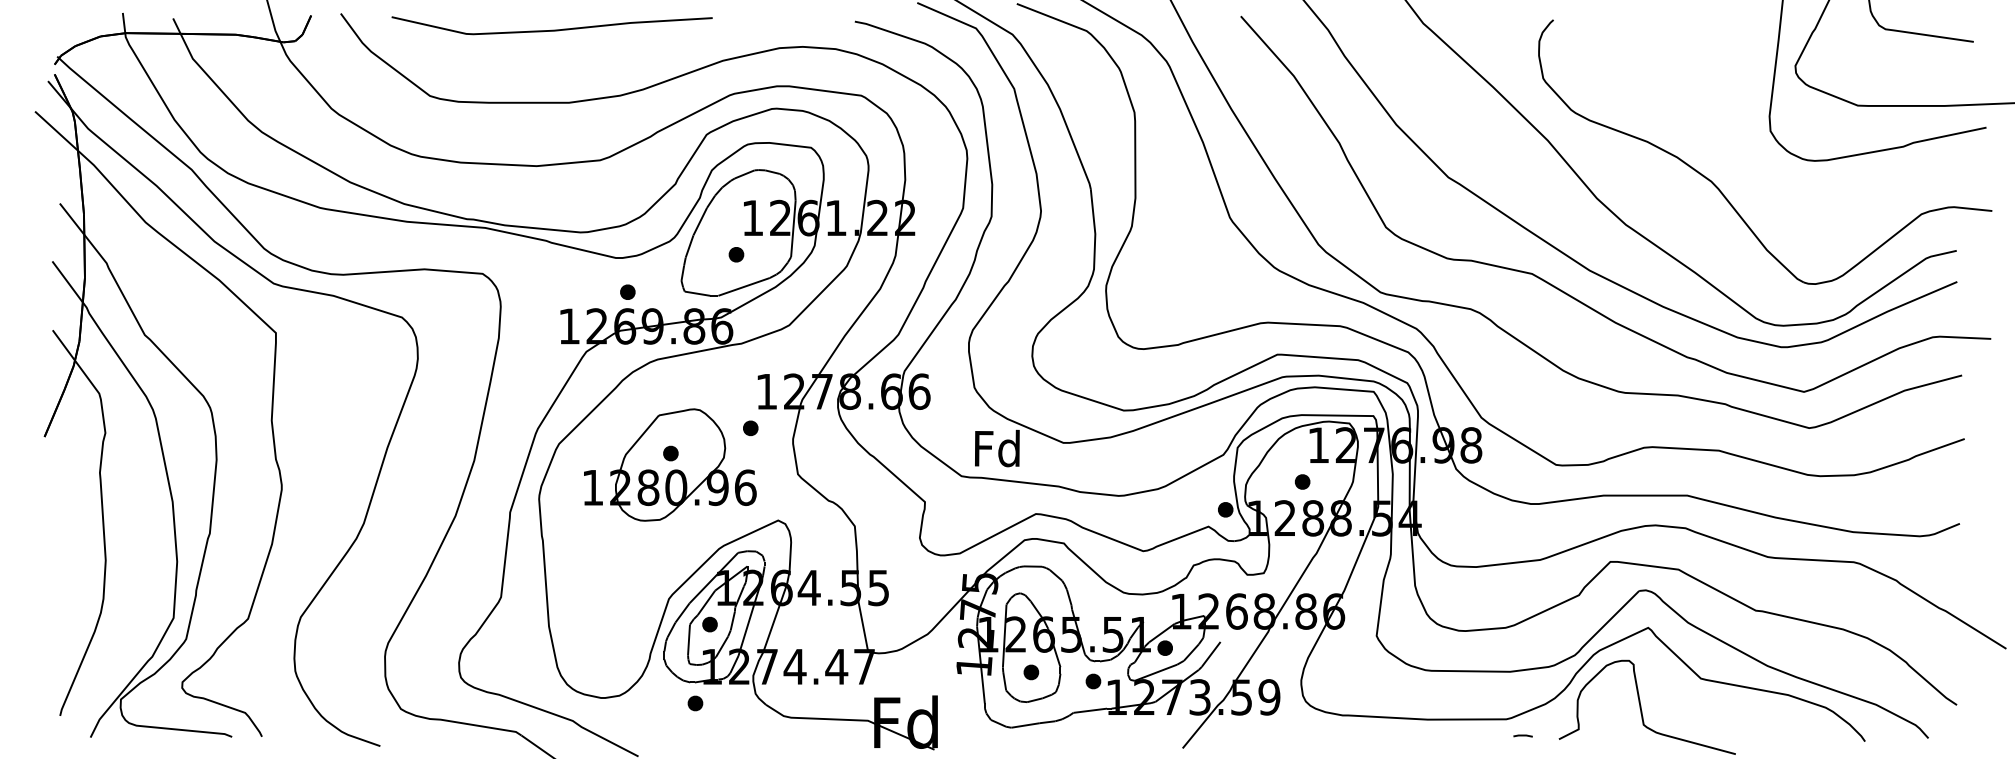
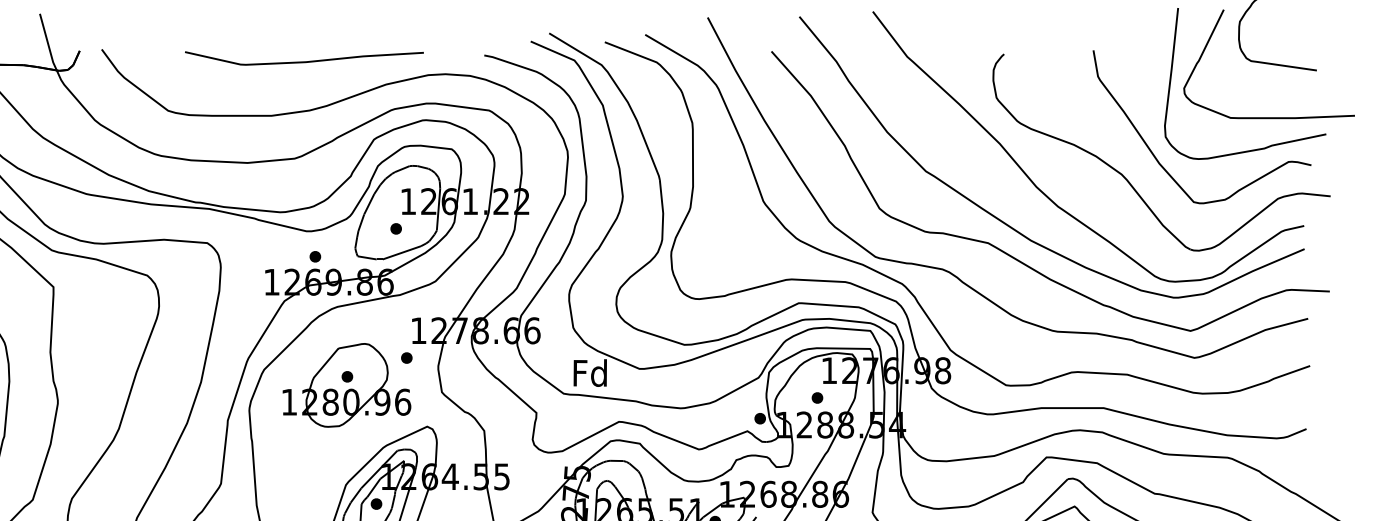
curve: (551, 29) -> (303, 61), moved
curve: (1758, 159) -> (1156, 158), added

